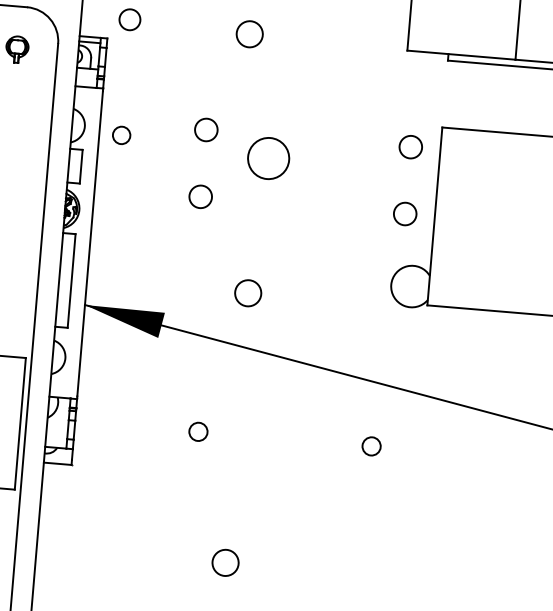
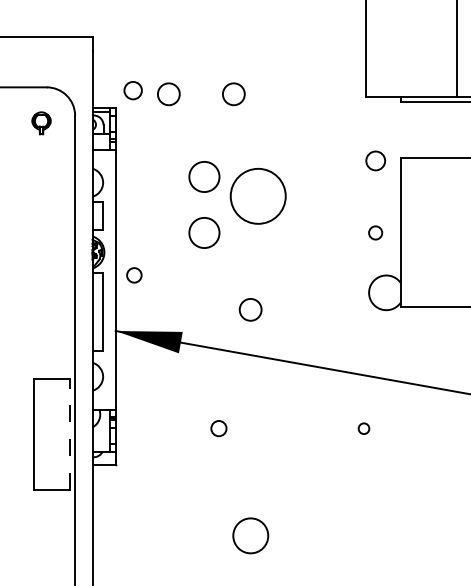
circle: (171, 27) -> (168, 94), added
circle: (206, 129) -> (204, 176), size x1.6
circle: (121, 135) -> (134, 275), moved
circle: (410, 146) -> (375, 160), moved
circle: (268, 158) -> (258, 196), size x1.6
circle: (200, 196) -> (204, 232), size x1.6
circle: (404, 213) -> (375, 232), size x0.7
line: (20, 422) -> (70, 433), solid -> dashed
circle: (371, 446) -> (363, 428), size x0.7
circle: (225, 562) -> (250, 535), size x1.6

